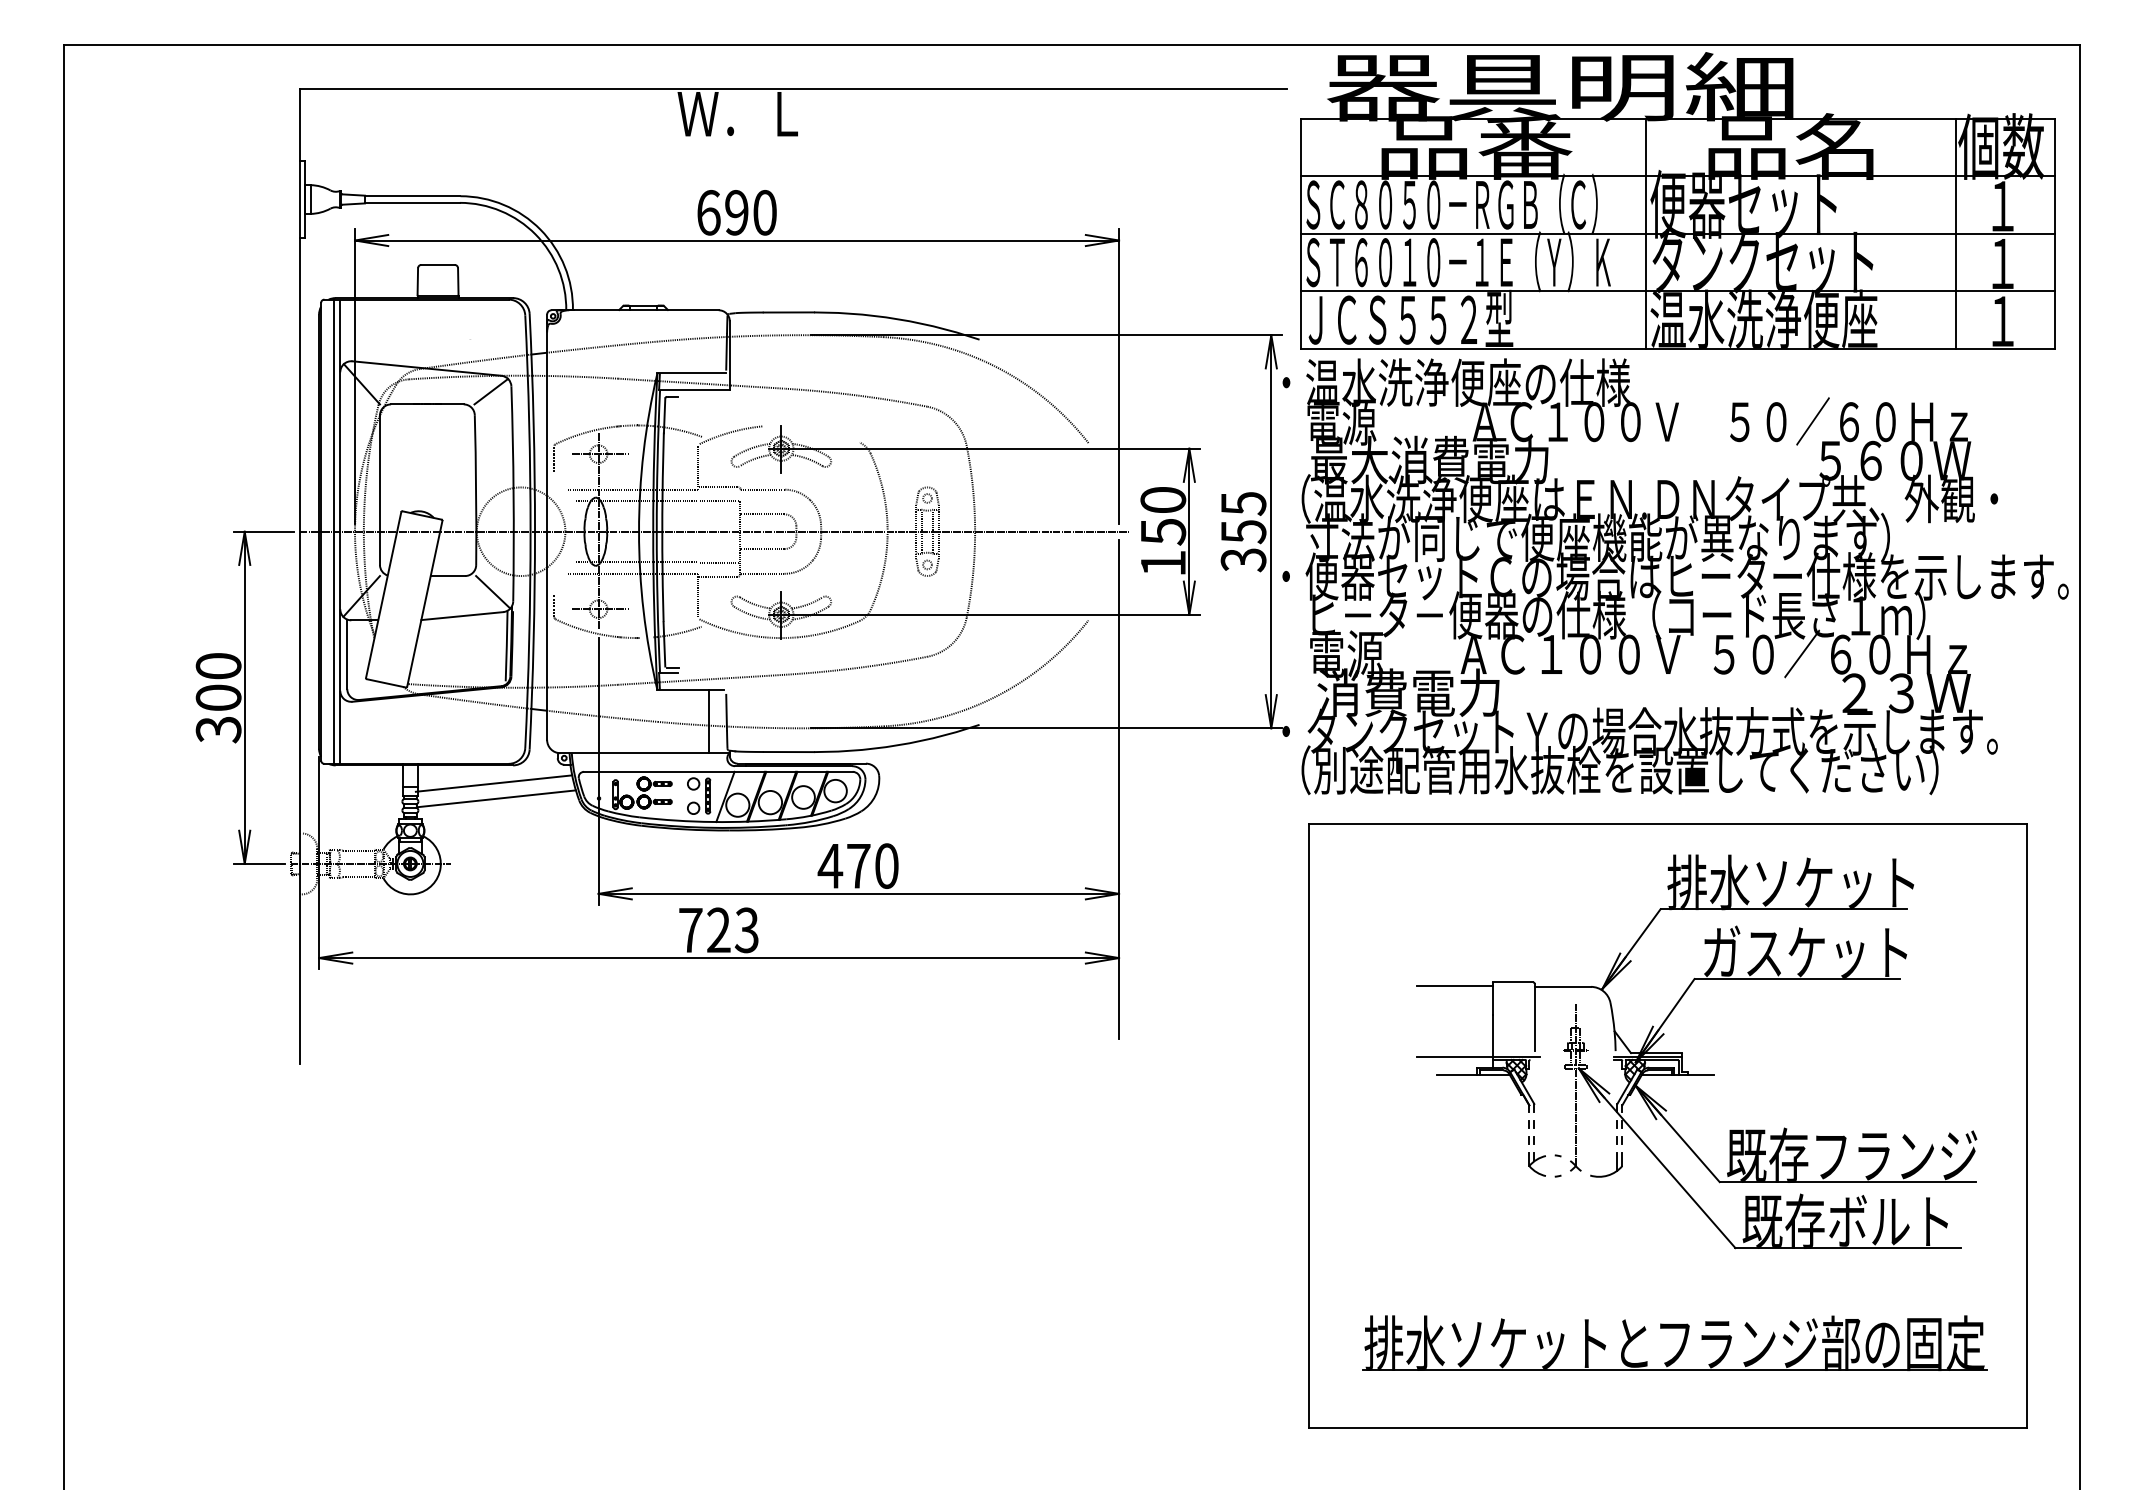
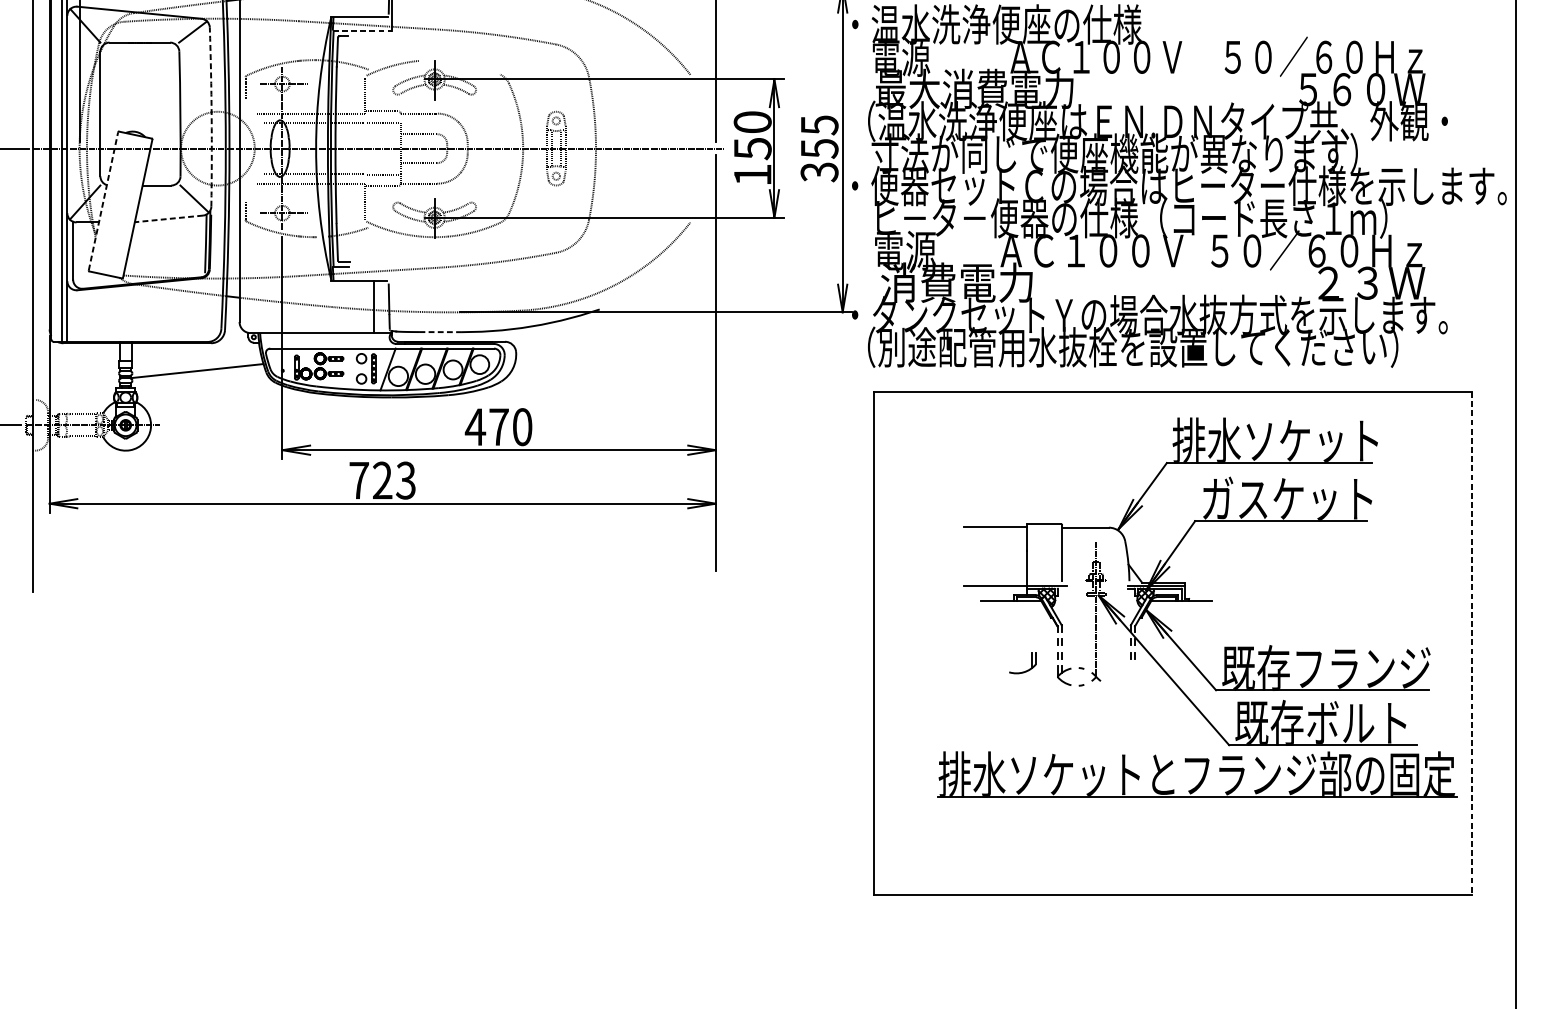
line: (694, 390) -> (362, 31), solid -> dashed
arc: (513, 493) -> (211, 116), solid -> dashed
line: (383, 595) -> (103, 201), solid -> dashed
line: (461, 616) -> (168, 219), solid -> dashed
line: (788, 752) -> (440, 332), solid -> dashed
line: (493, 783) -> (194, 358), removed
line: (2026, 1125) -> (1471, 643), solid -> dashed
part: (1610, 1173) -> (1026, 670), moved
part: (1681, 1344) -> (1202, 775), moved

